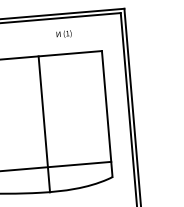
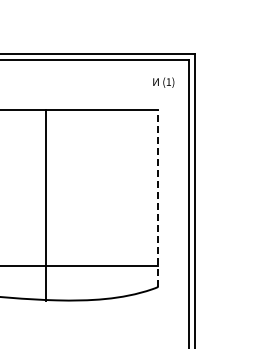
text: (63, 34) -> (163, 82), moved
line: (107, 113) -> (158, 198), solid -> dashed
line: (44, 124) -> (45, 205), moved

